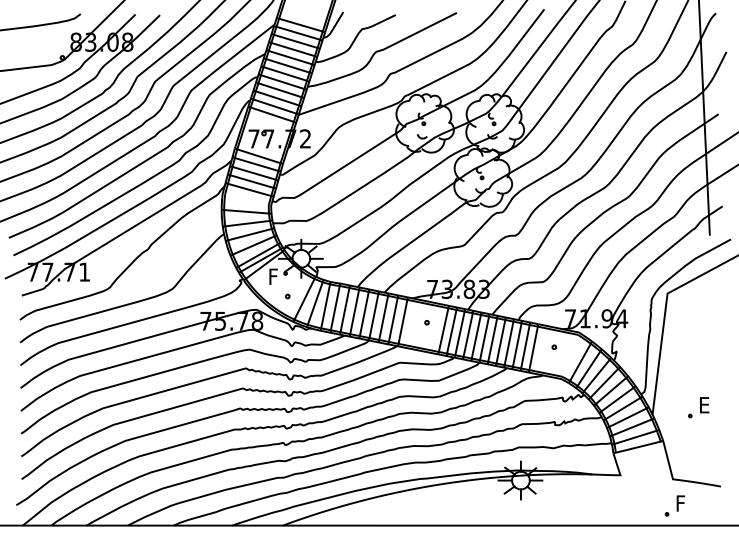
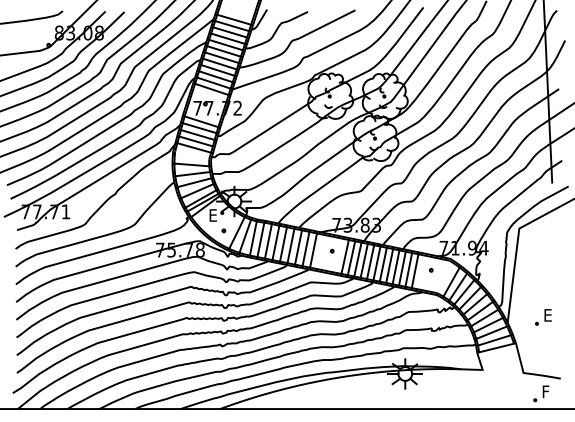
text: (274, 276) -> (213, 215), F -> E
part: (674, 505) -> (541, 393), moved

